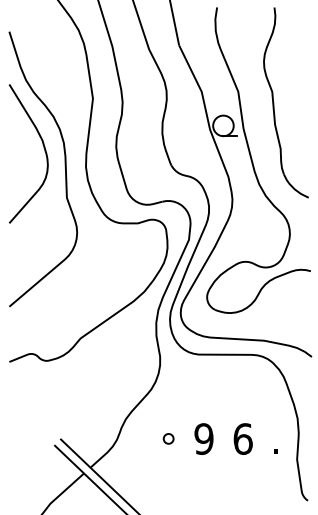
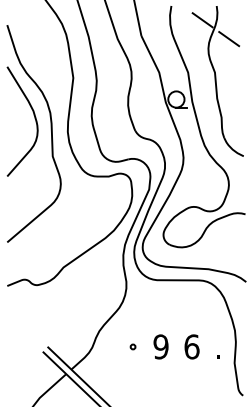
line: (256, 25) -> (202, 20), added
line: (289, 49) -> (228, 39), added
circle: (168, 439) -> (133, 347), size x0.62

